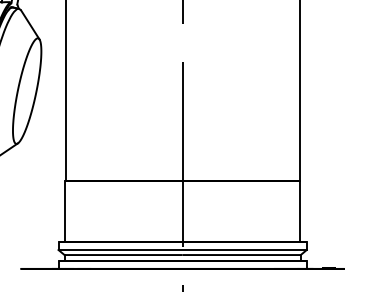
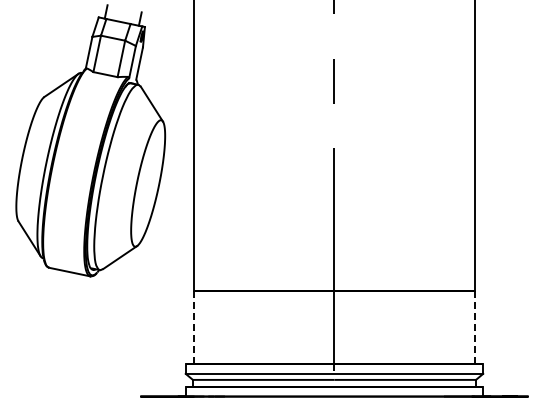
line: (300, 210) -> (475, 326), solid -> dashed
line: (65, 211) -> (193, 327), solid -> dashed

